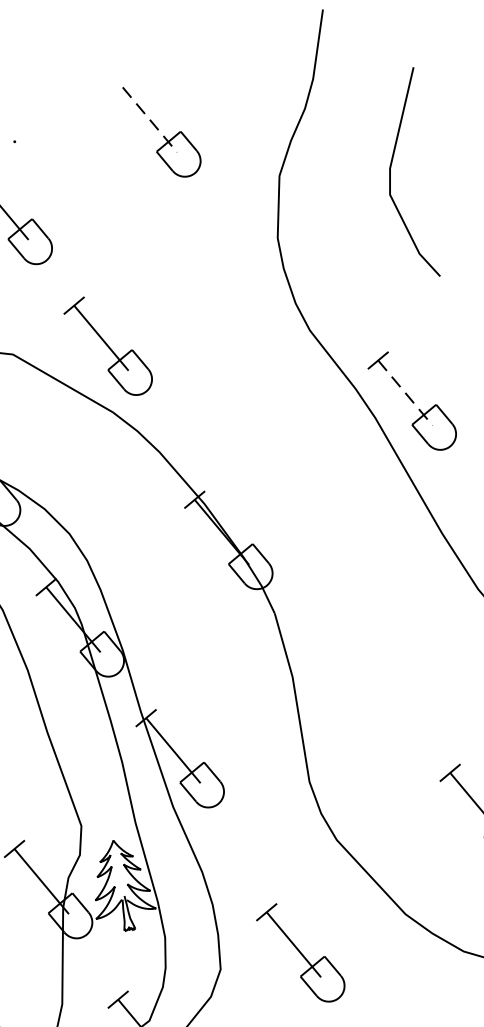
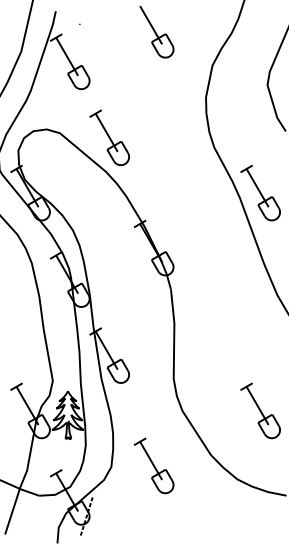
line: (150, 120) -> (151, 25), dashed -> solid
line: (405, 393) -> (257, 188), dashed -> solid

